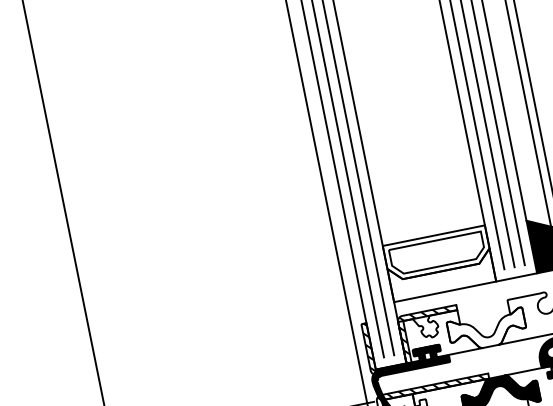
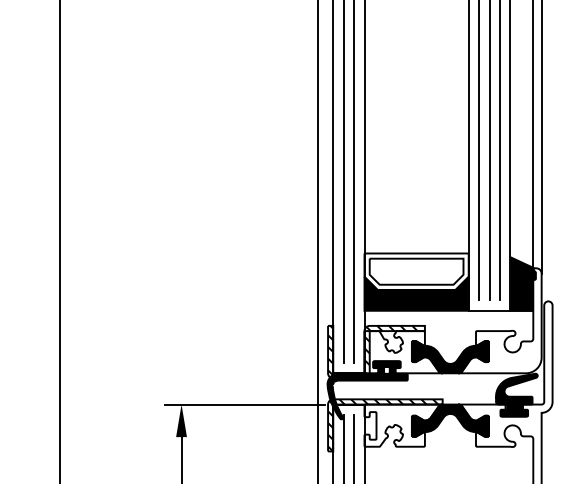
fill: (441, 274) -> (416, 293), added
fill: (487, 330) -> (450, 357), added

